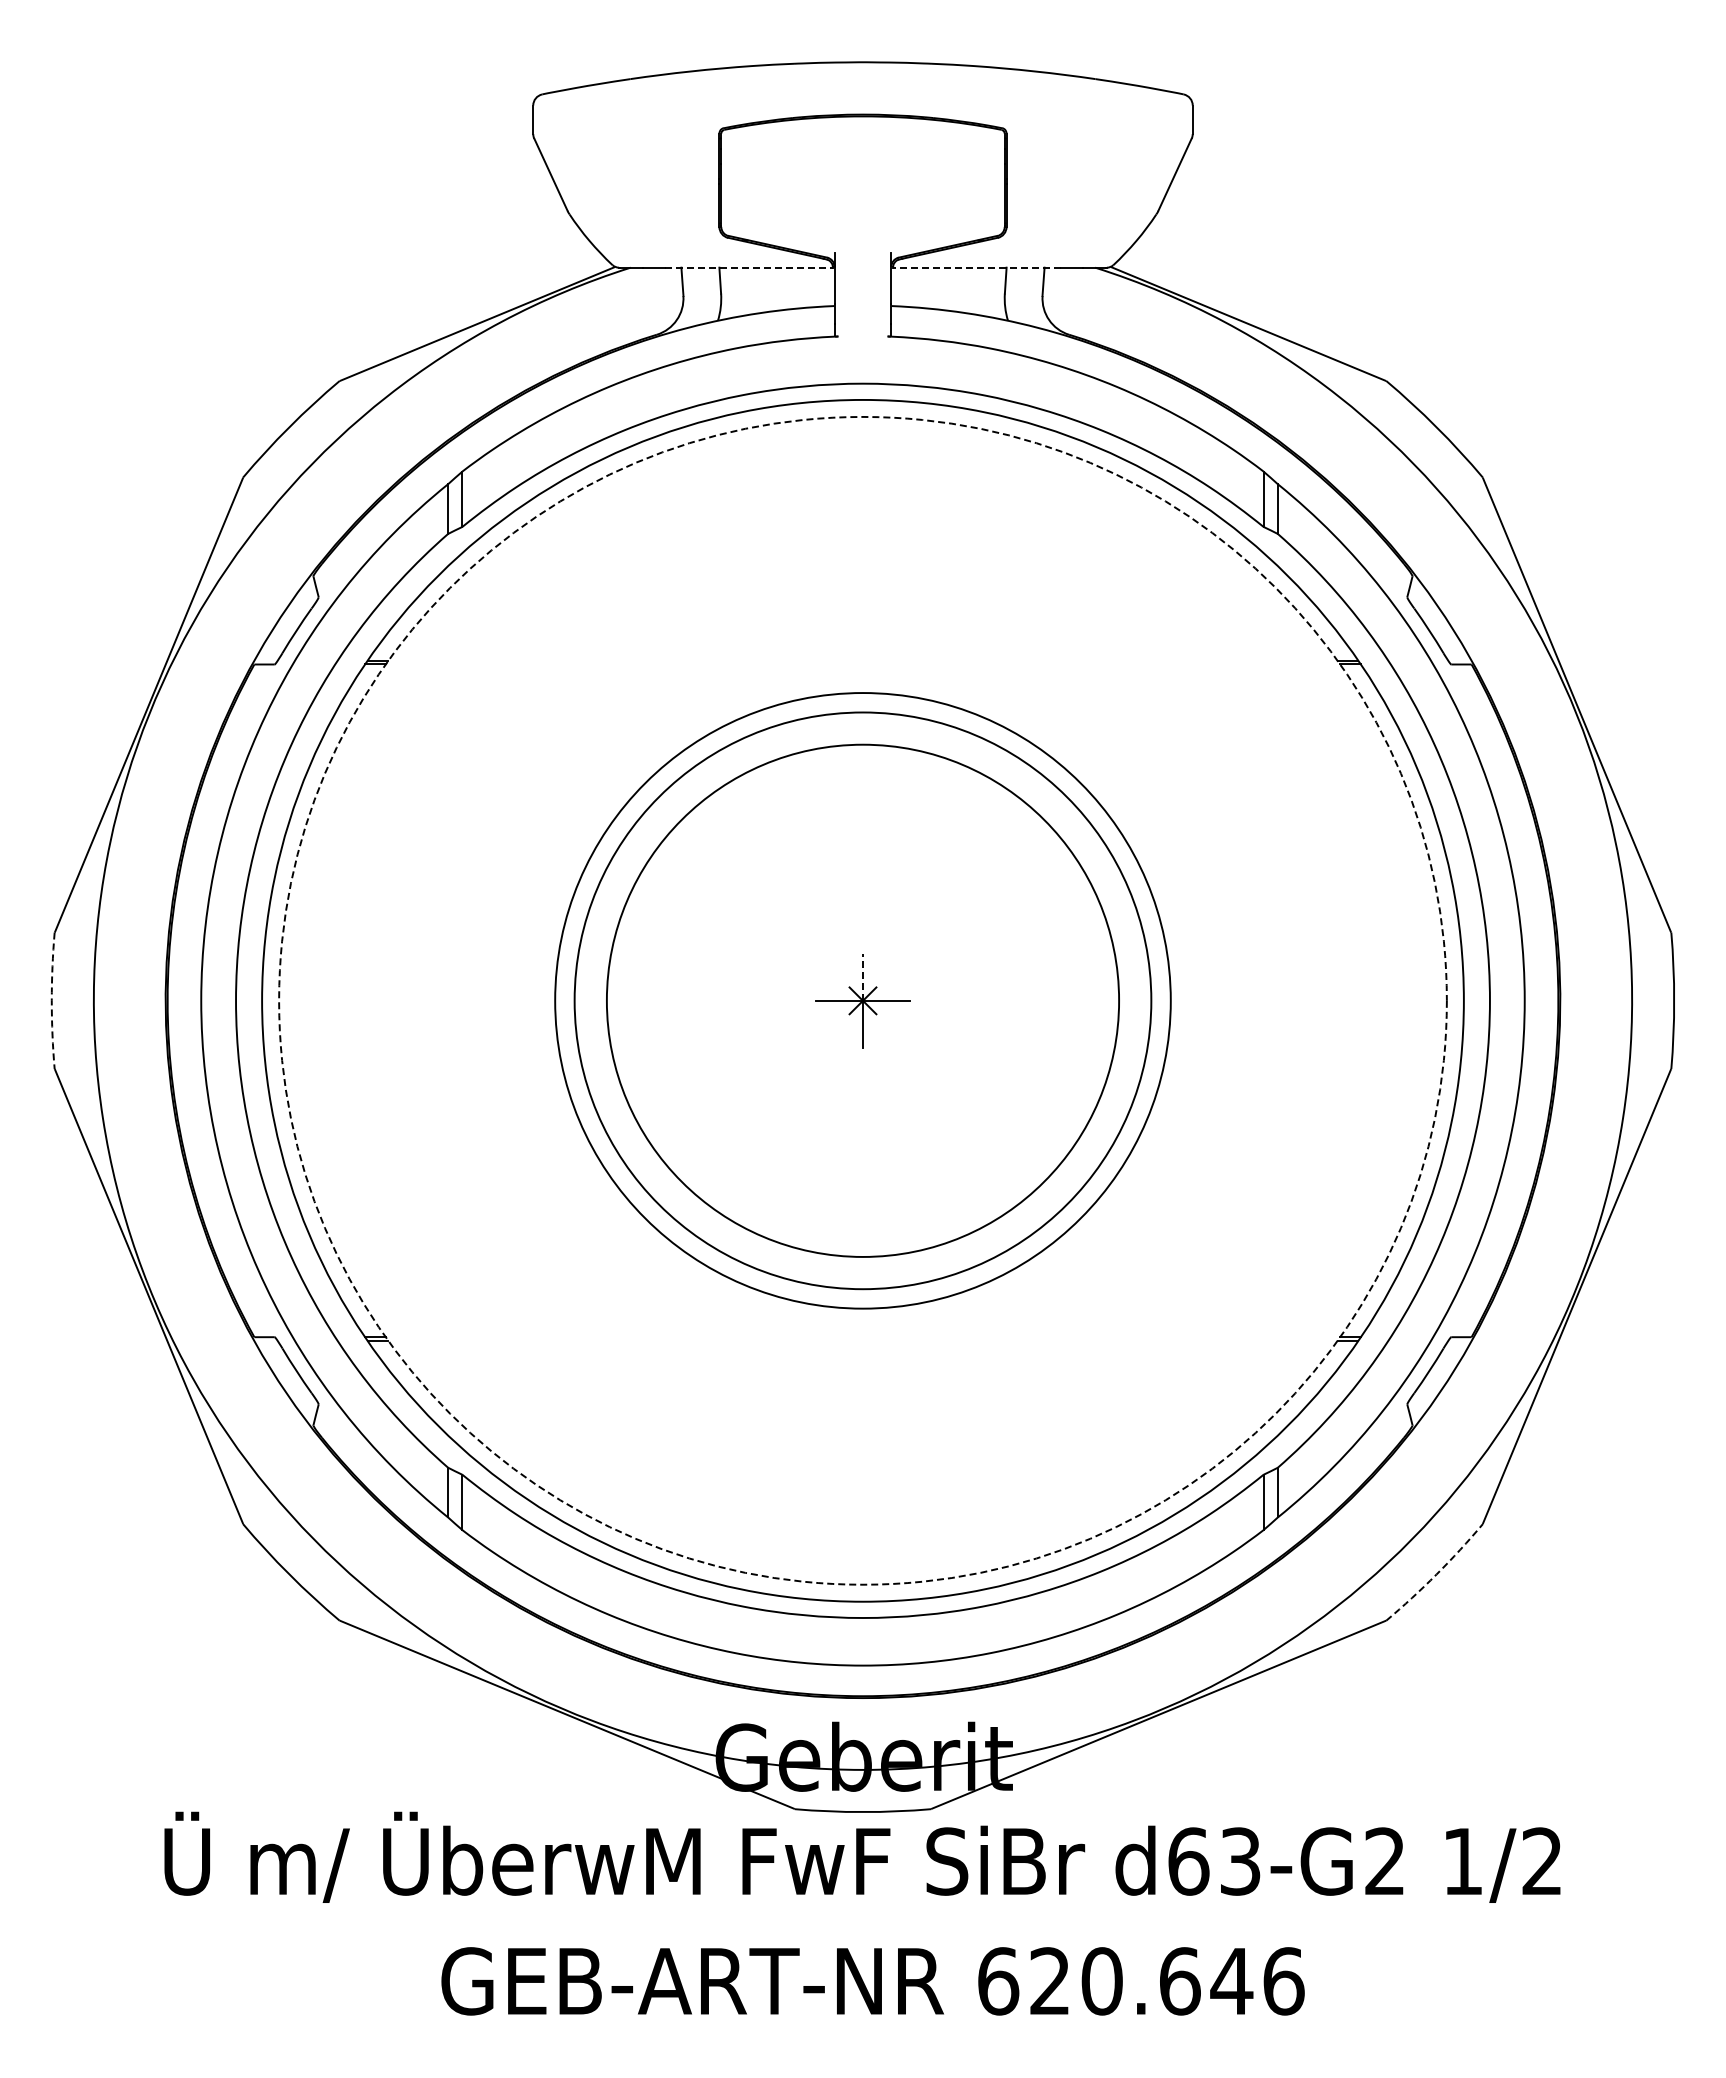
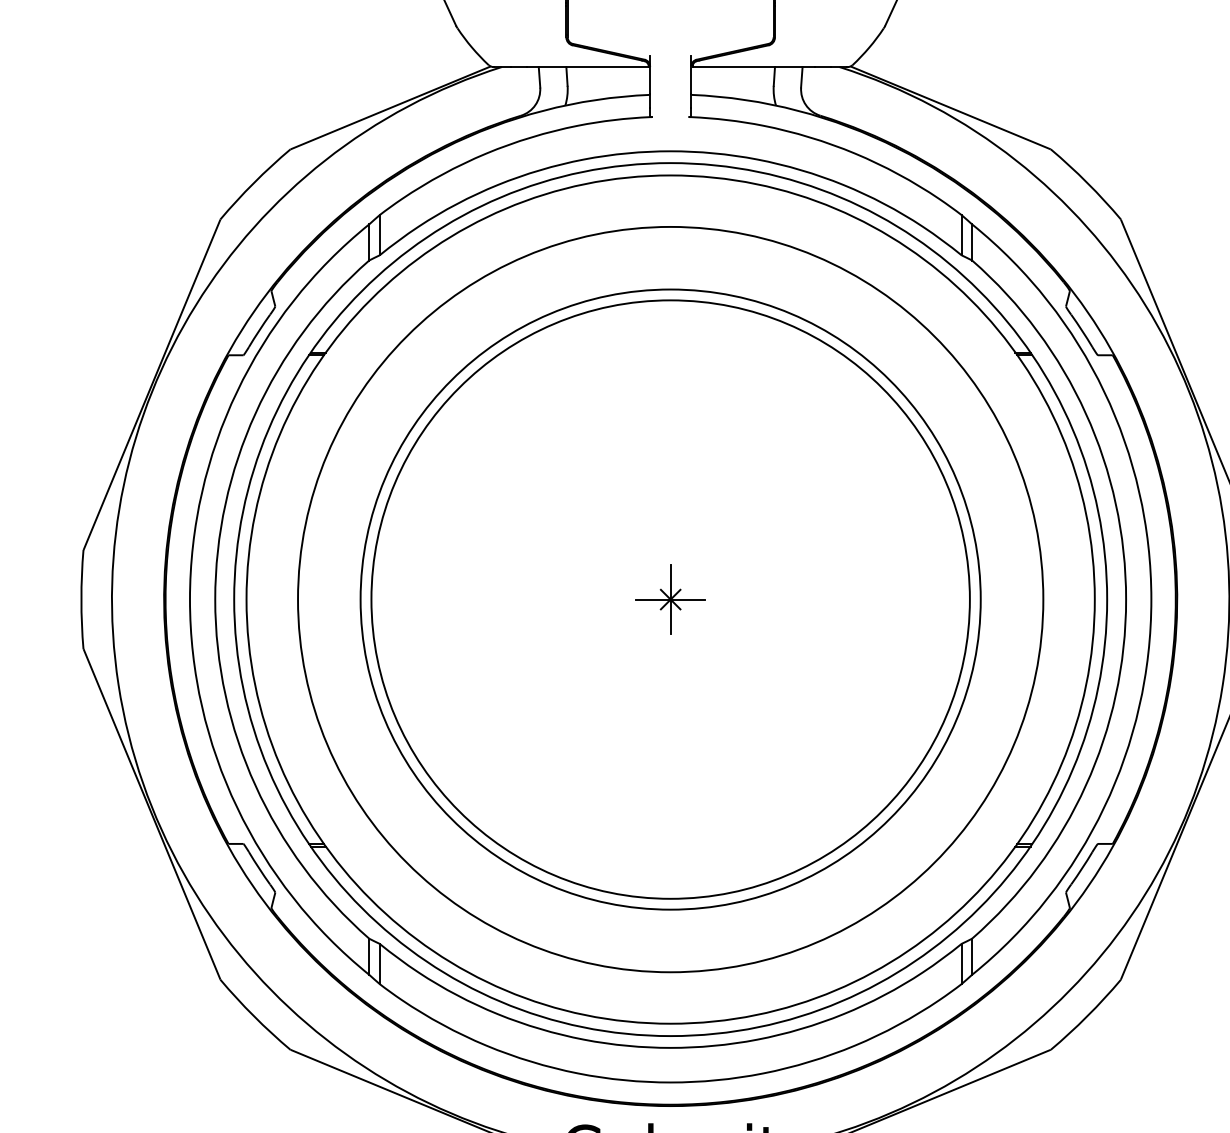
line: (749, 267) -> (588, 66), dashed -> solid
line: (976, 267) -> (753, 66), dashed -> solid
line: (862, 977) -> (670, 582), dashed -> solid
arc: (51, 1000) -> (81, 599), dashed -> solid
circle: (862, 1000) -> (670, 599), dashed -> solid
circle: (862, 1000) -> (670, 599), size x1.43
circle: (862, 1000) -> (670, 599), size x1.67
circle: (862, 1000) -> (670, 599), size x1.67
arc: (1436, 1574) -> (1087, 1016), dashed -> solid

